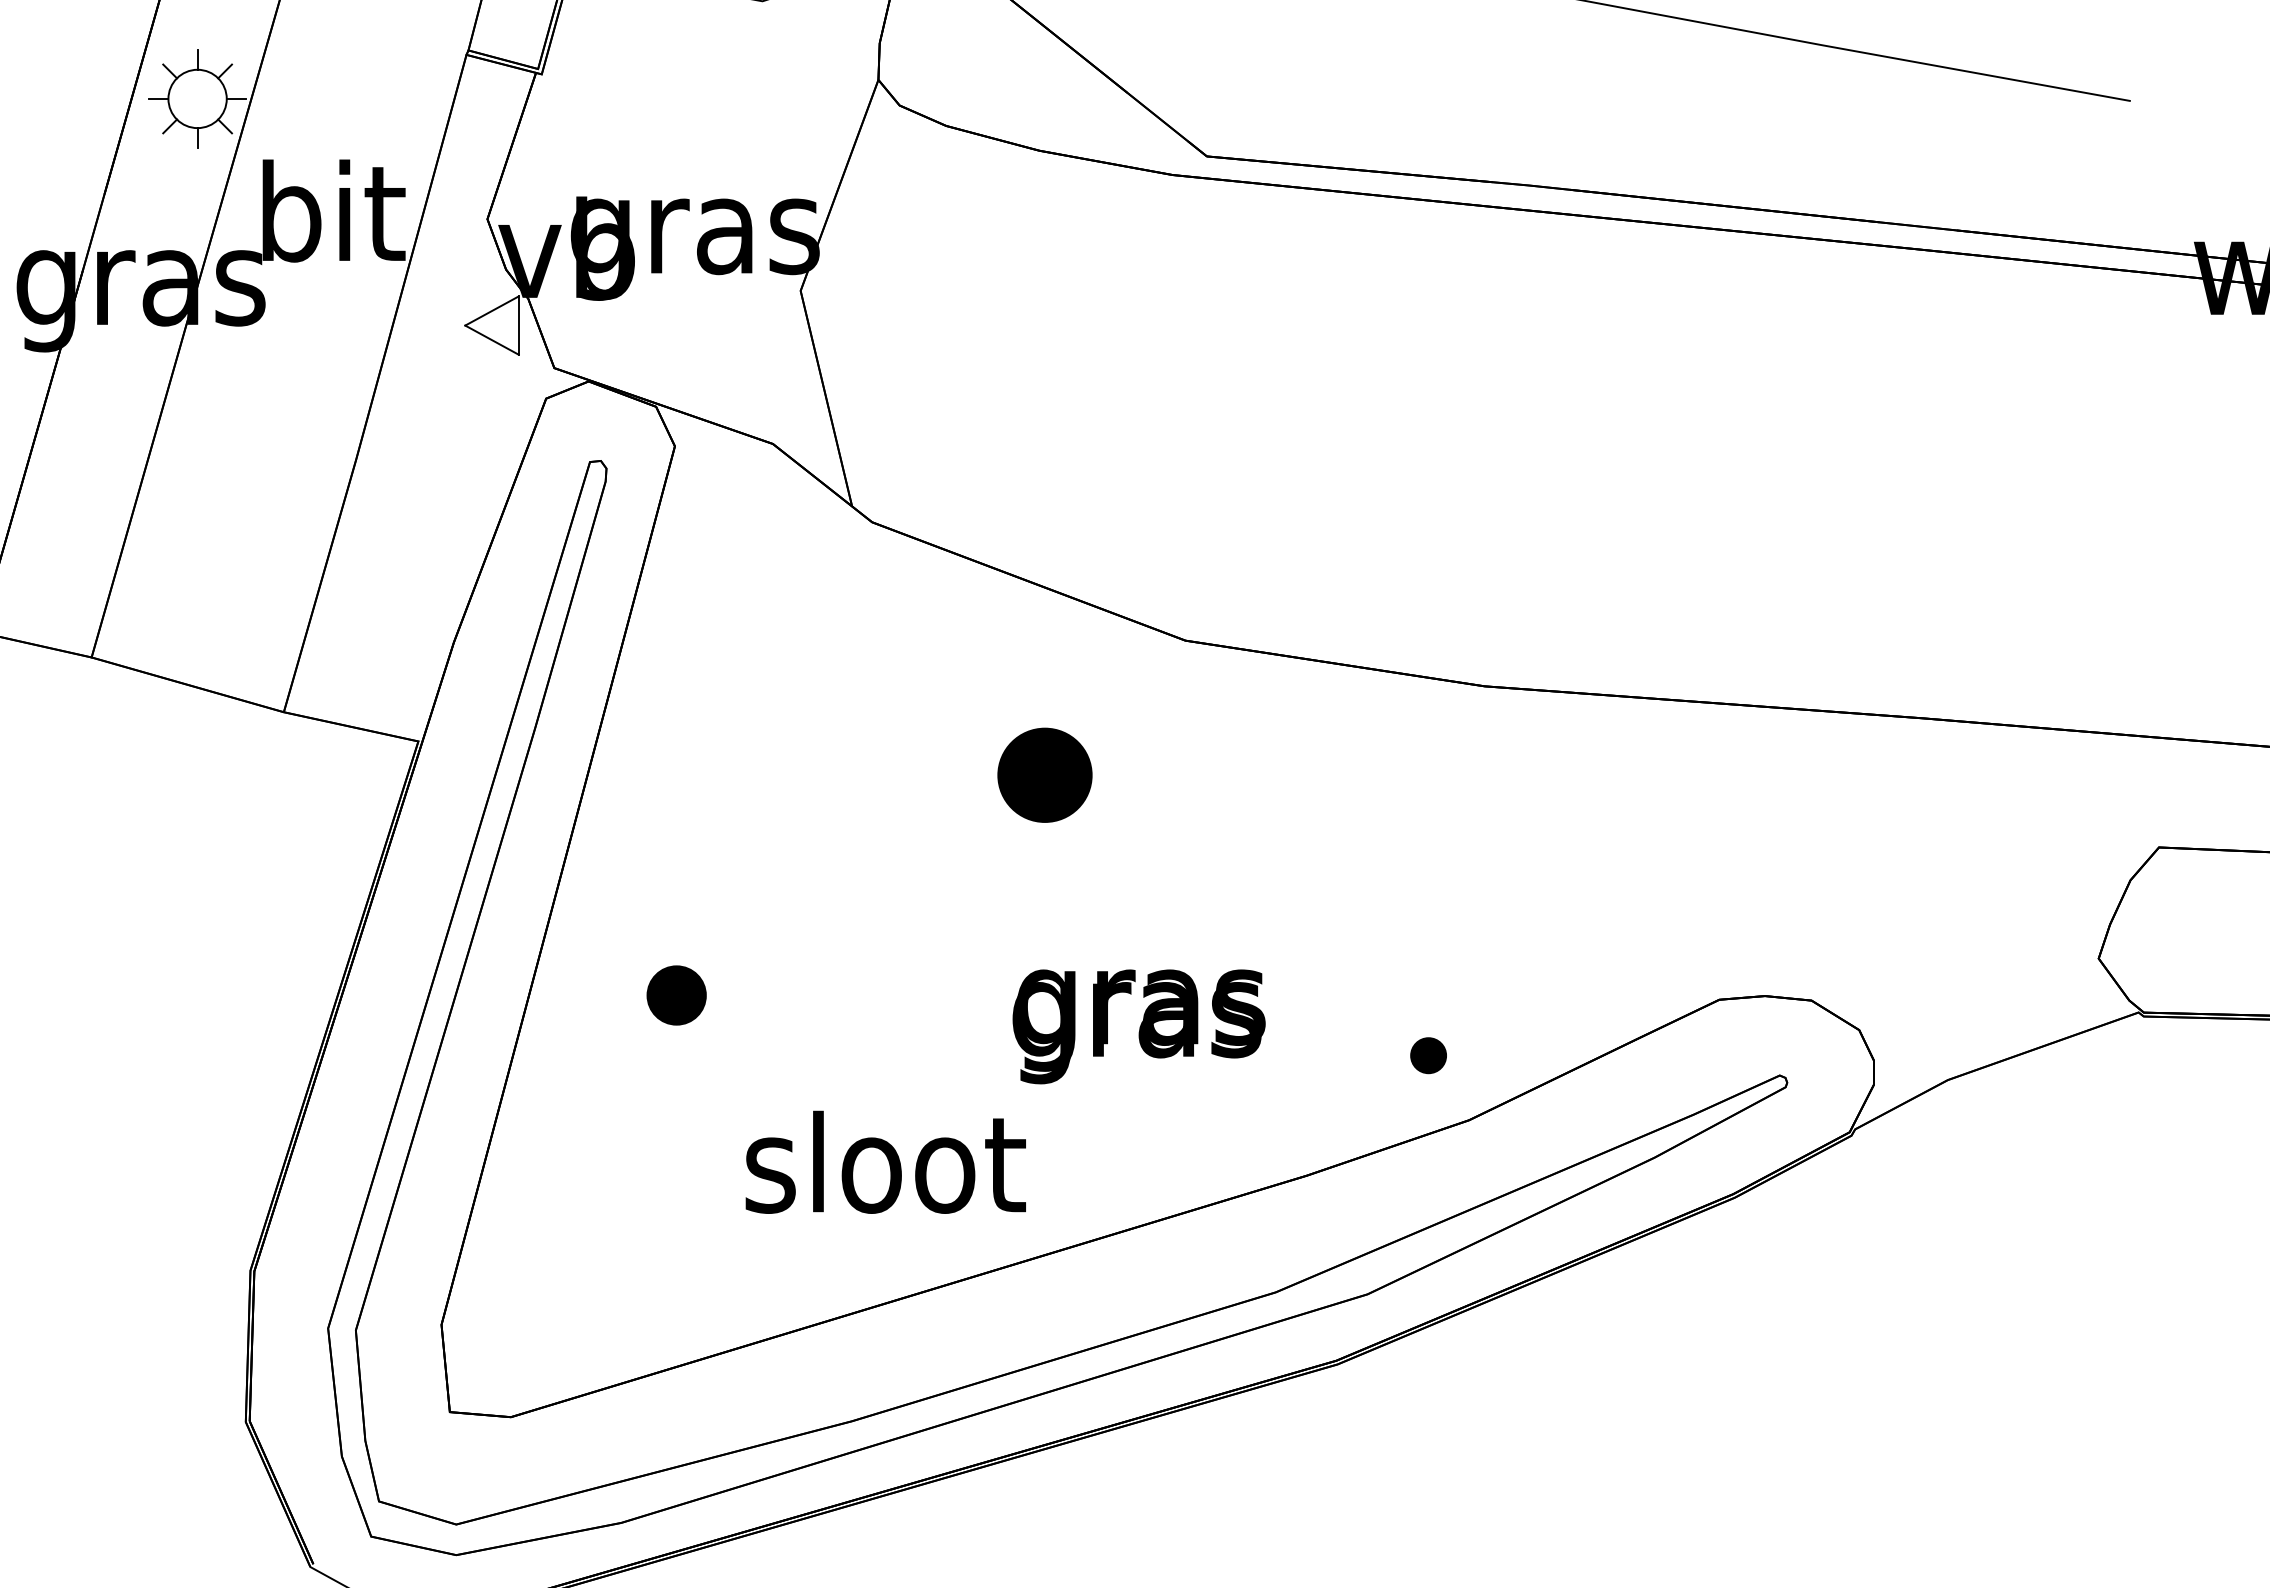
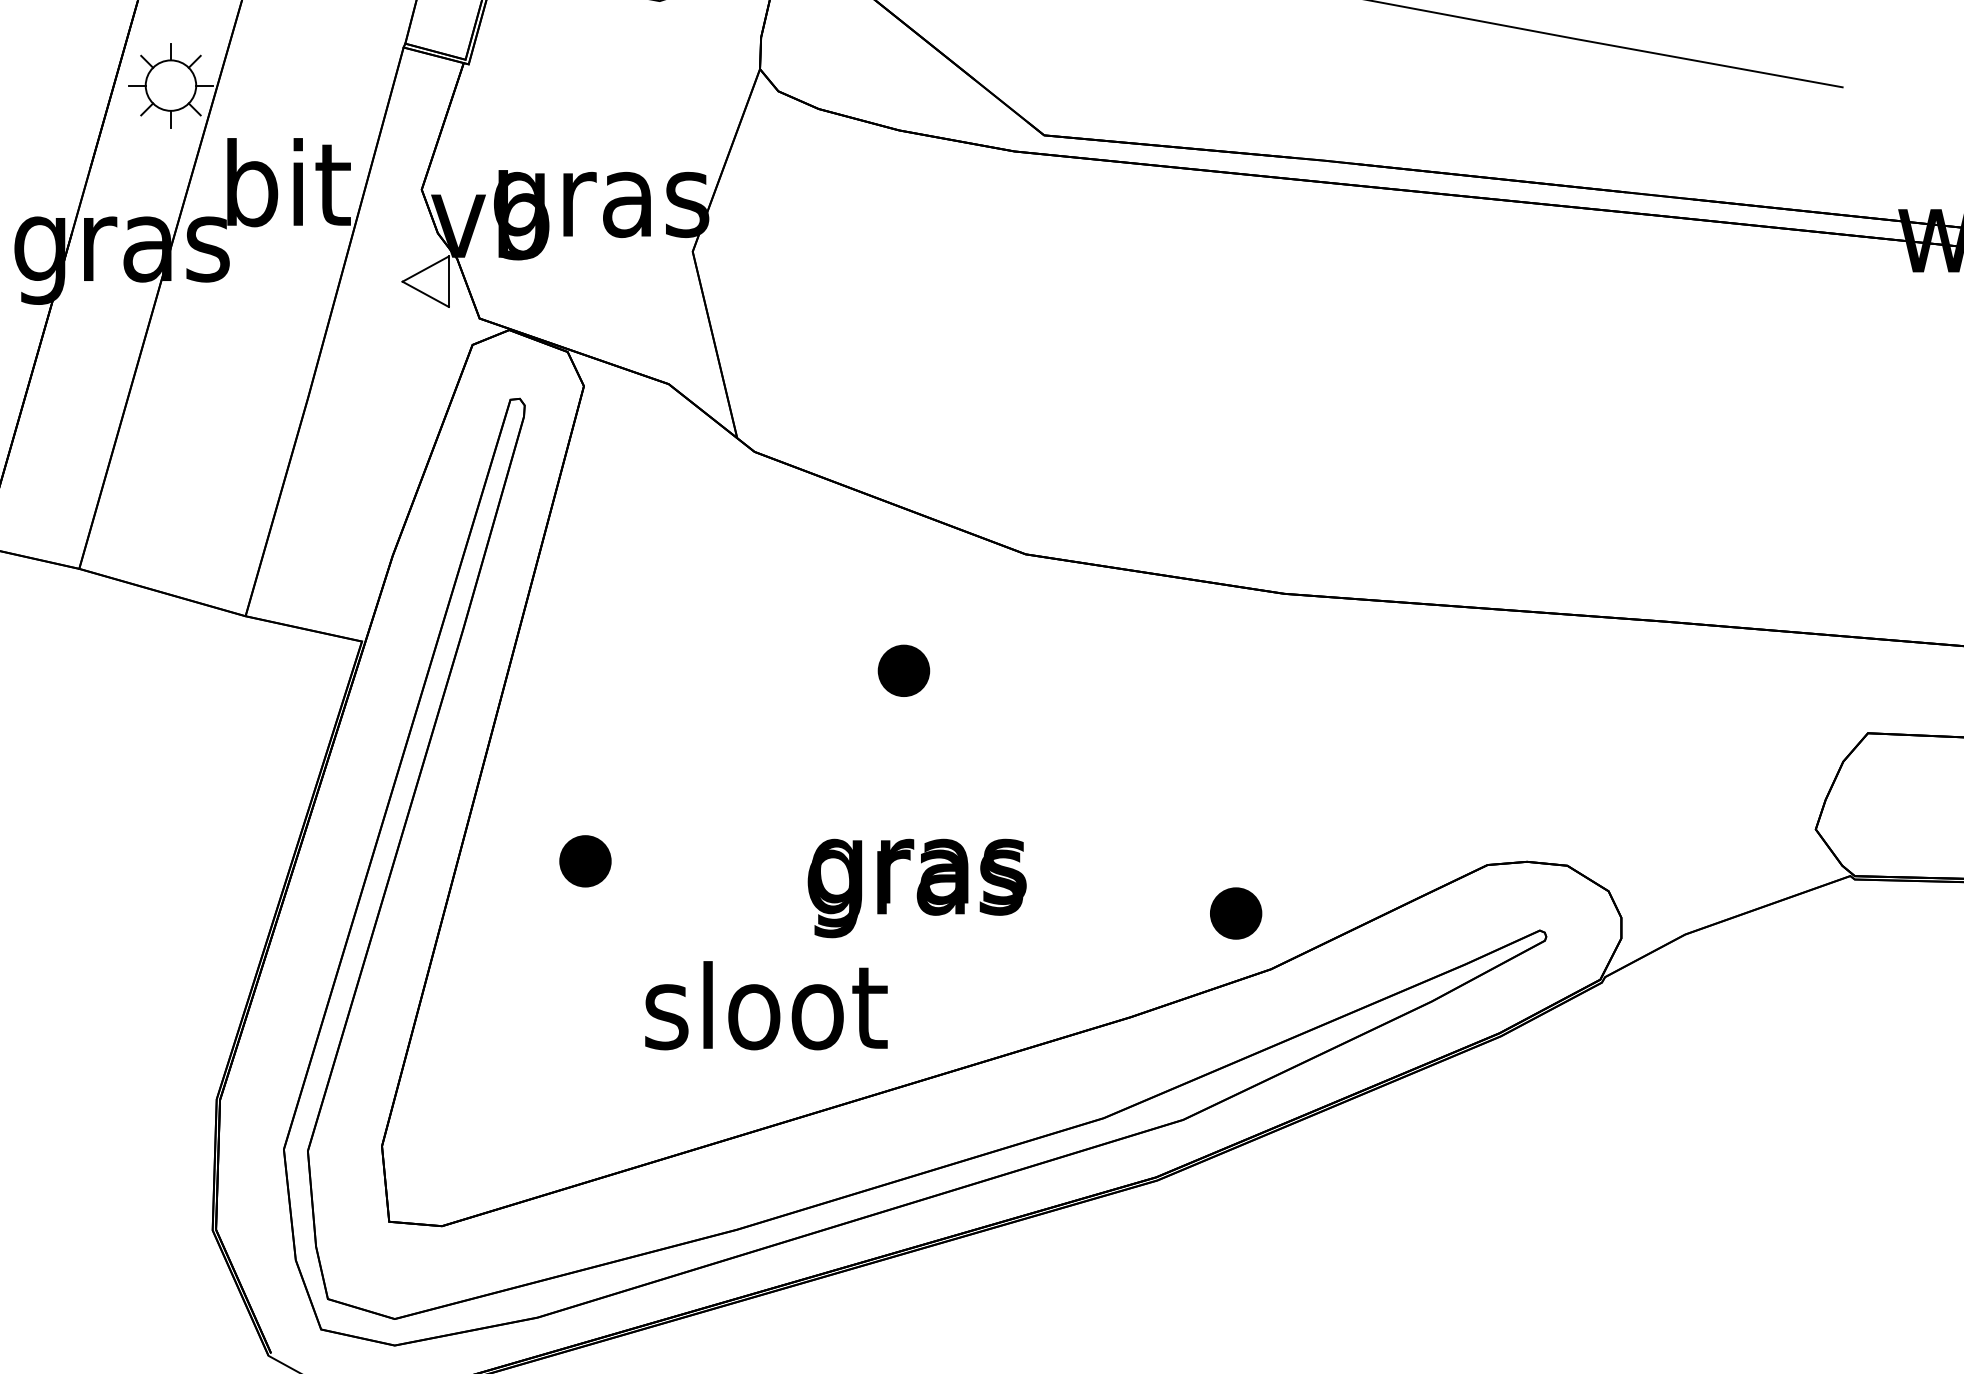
part: (1044, 775) -> (903, 670), size x0.62
text: (1138, 1026) -> (916, 888), moved
part: (1428, 1055) -> (1235, 913), size x1.67

